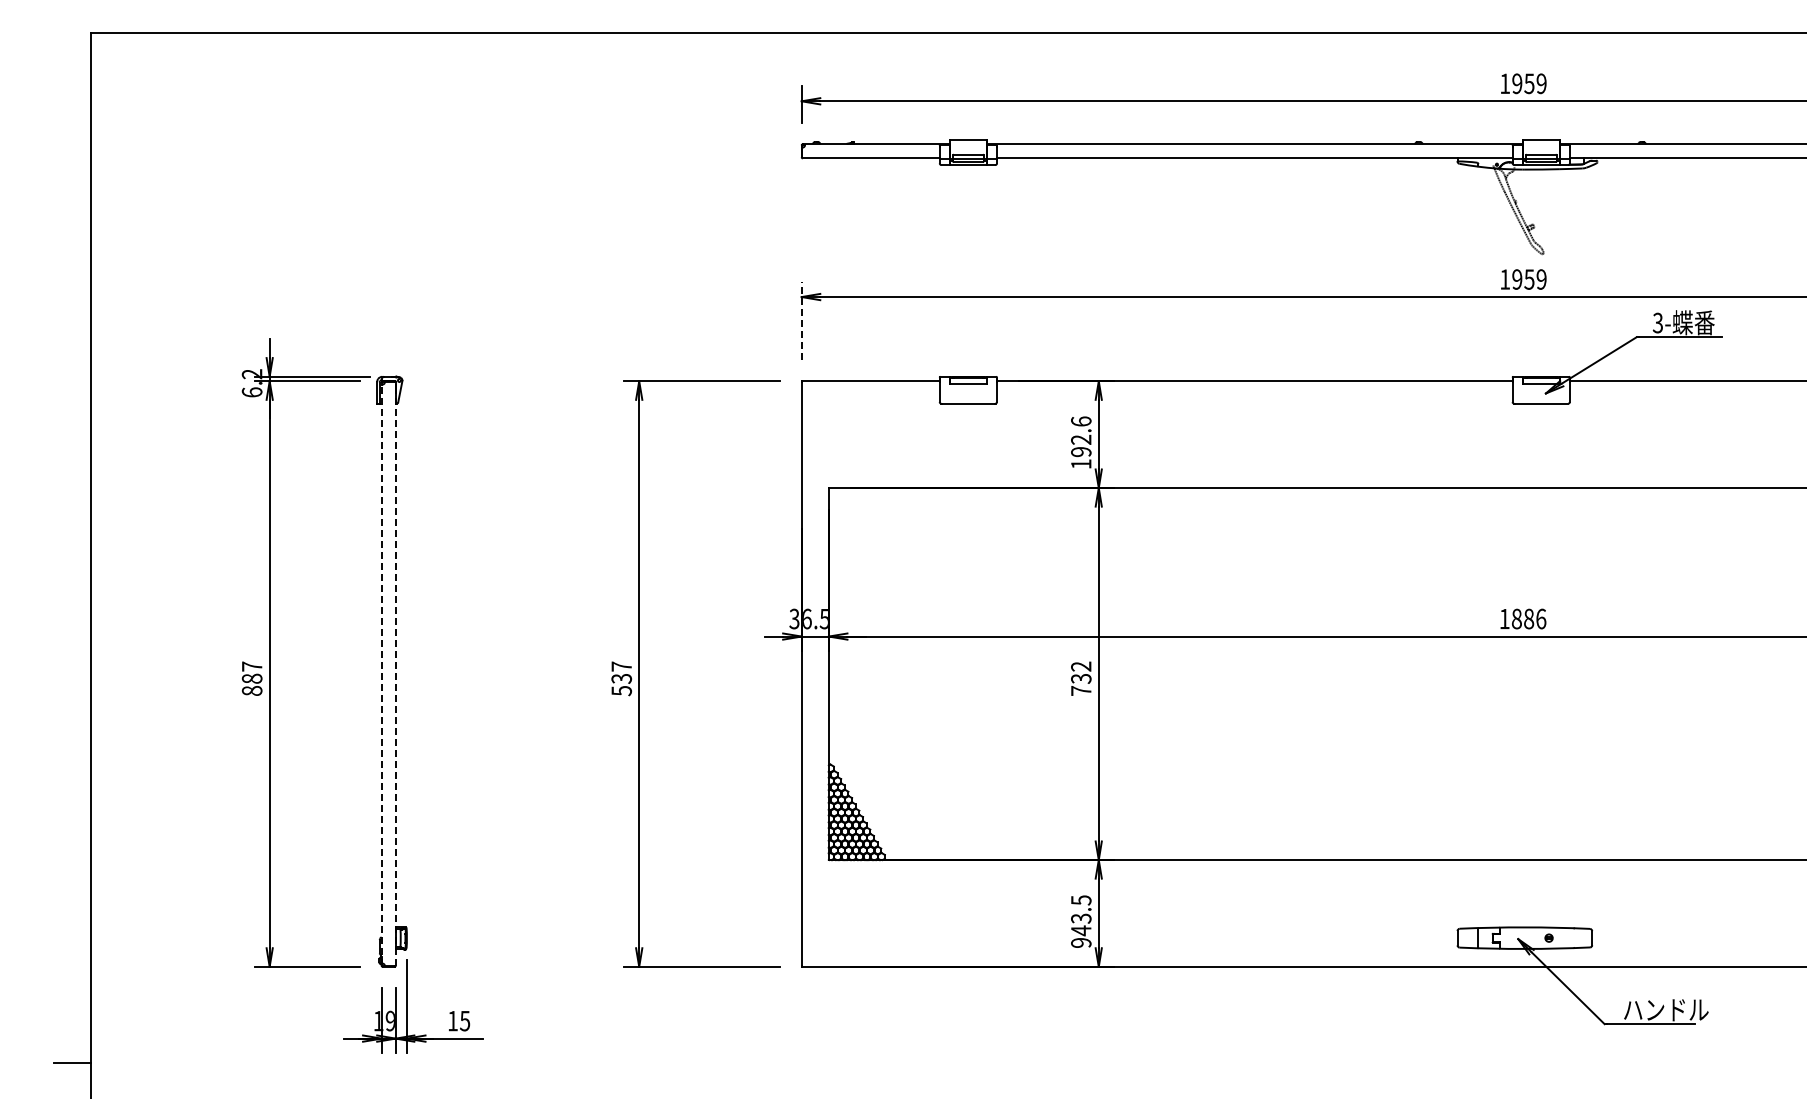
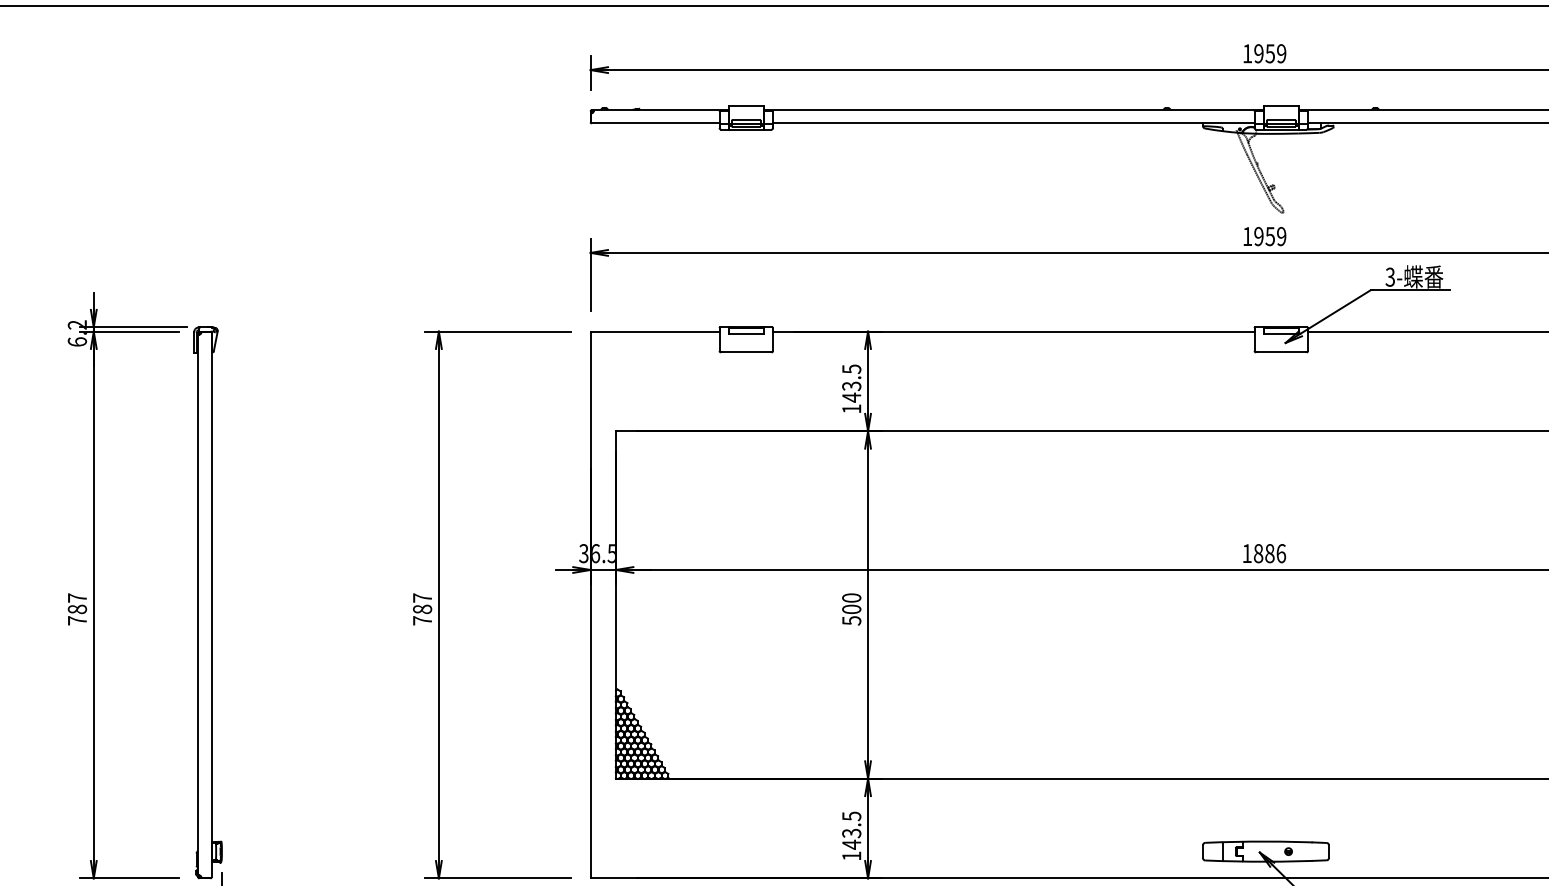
line: (801, 320) -> (590, 274), dashed -> solid
text: (1081, 436) -> (851, 383), 192.6 -> 143.5
line: (381, 674) -> (198, 605), dashed -> solid
line: (395, 674) -> (211, 605), dashed -> solid
text: (1081, 678) -> (851, 609), 732 -> 500
text: (621, 684) -> (422, 614), 537 -> 787
text: (251, 690) -> (76, 620), 887 -> 787
text: (1081, 942) -> (851, 855), 943.5 -> 143.5

